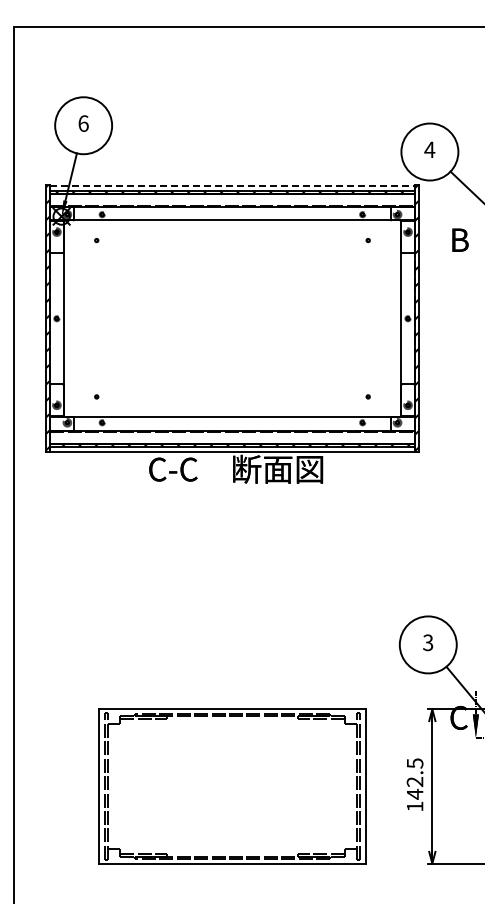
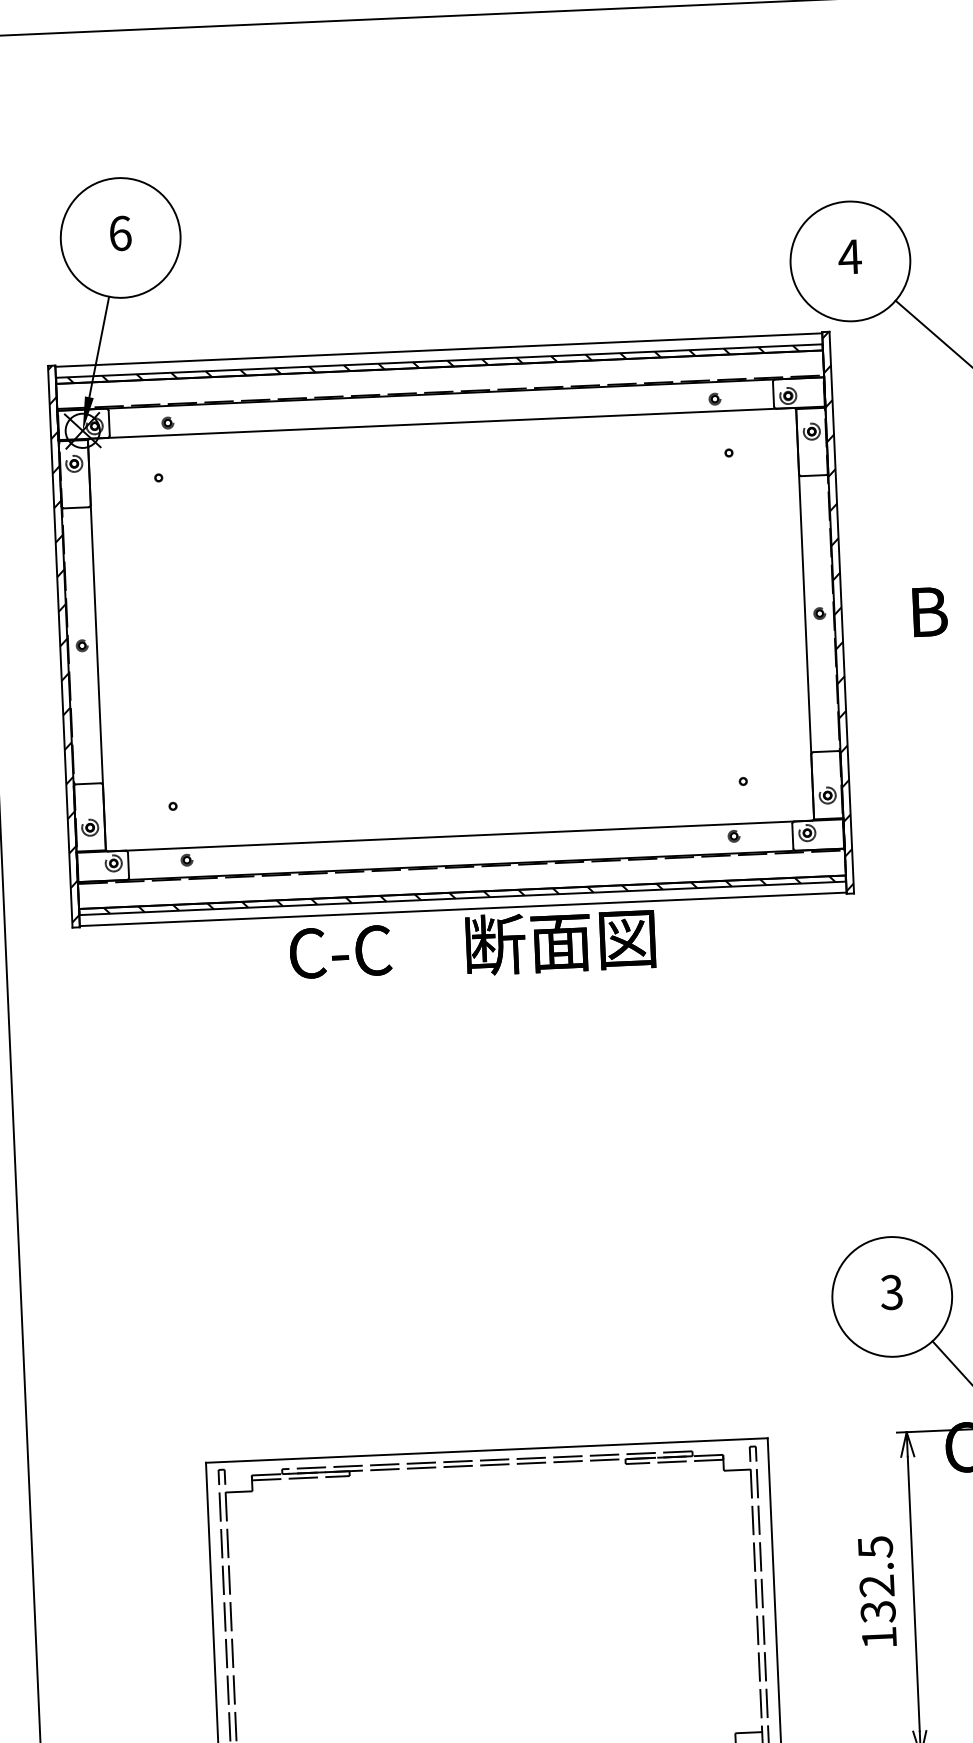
line: (232, 185) -> (438, 349), dashed -> solid
text: (460, 239) -> (930, 610), moved
text: (414, 793) -> (876, 1610), 142.5 -> 132.5

